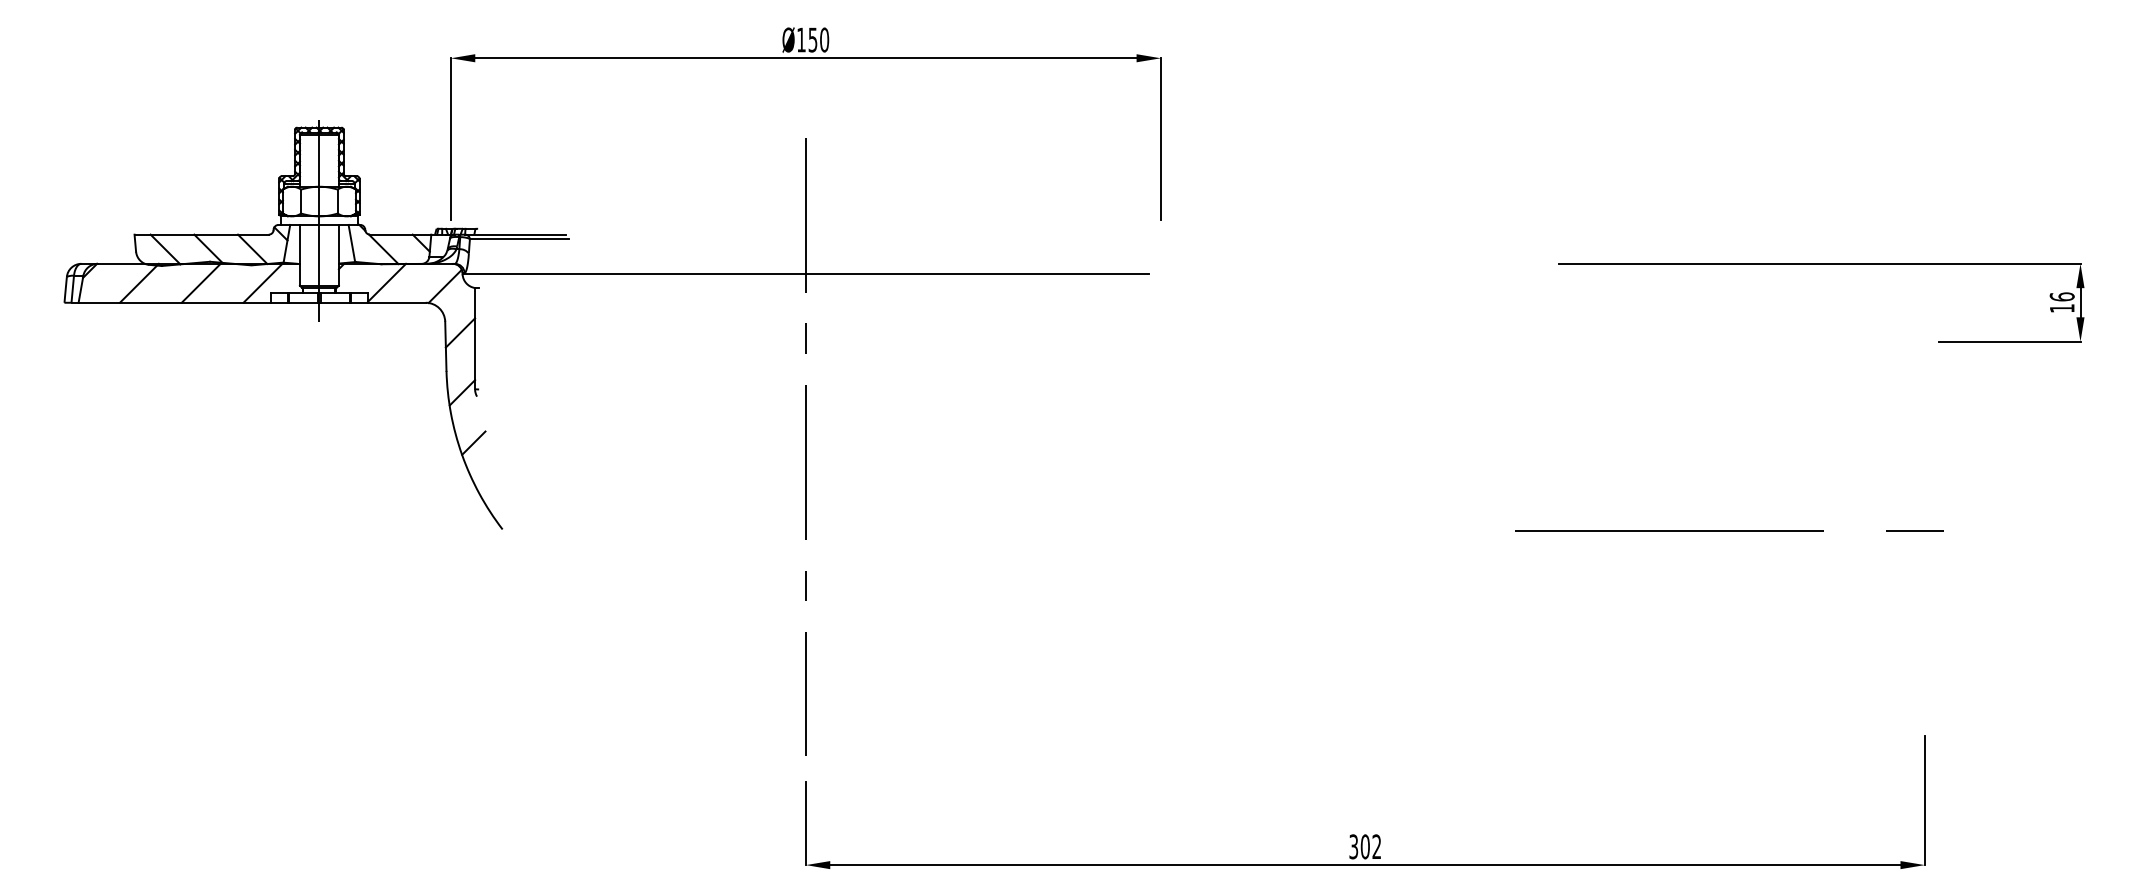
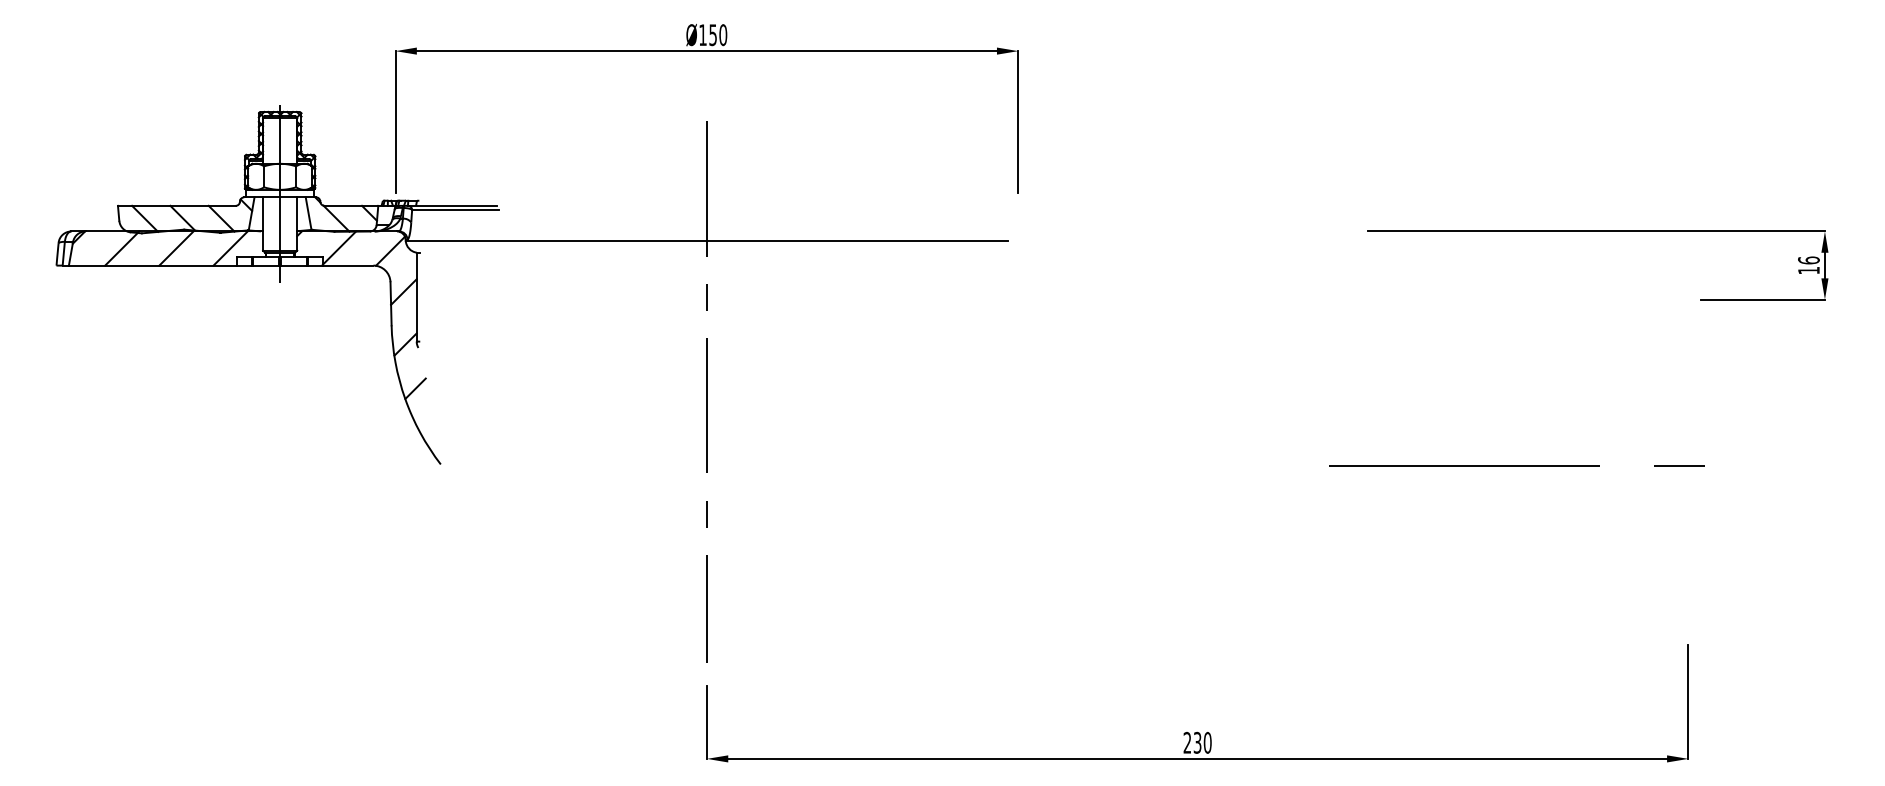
text: (1365, 846) -> (1197, 742), 302 -> 230

